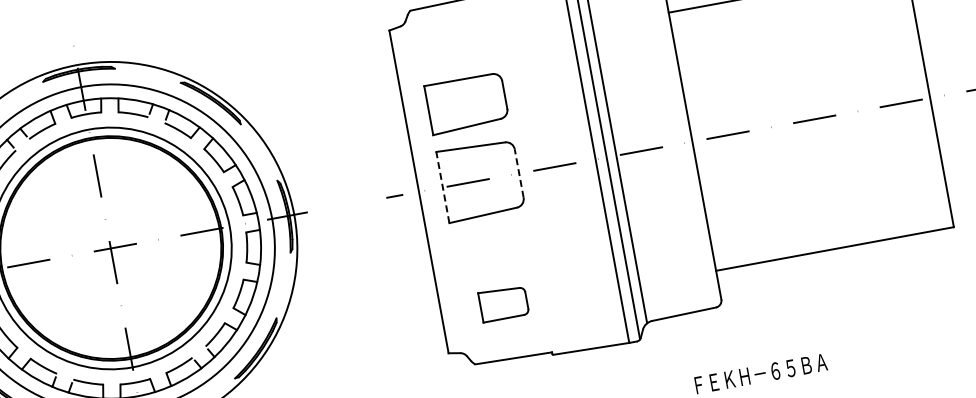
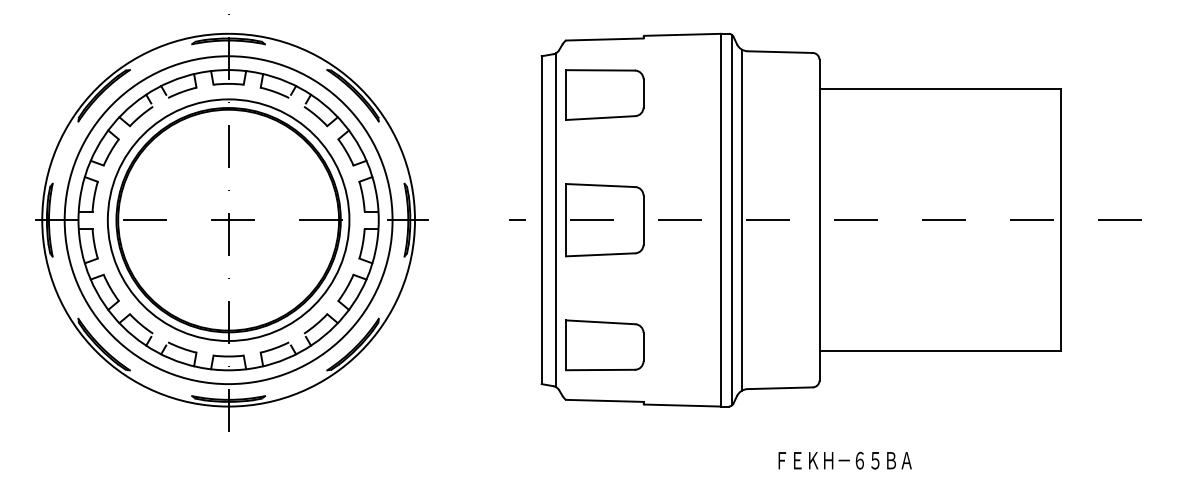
part: (466, 103) -> (604, 94), moved
line: (519, 173) -> (643, 220), dashed -> solid
line: (442, 186) -> (565, 219), dashed -> solid
line: (433, 189) -> (556, 220), added
part: (503, 303) -> (604, 345), size x1.67

